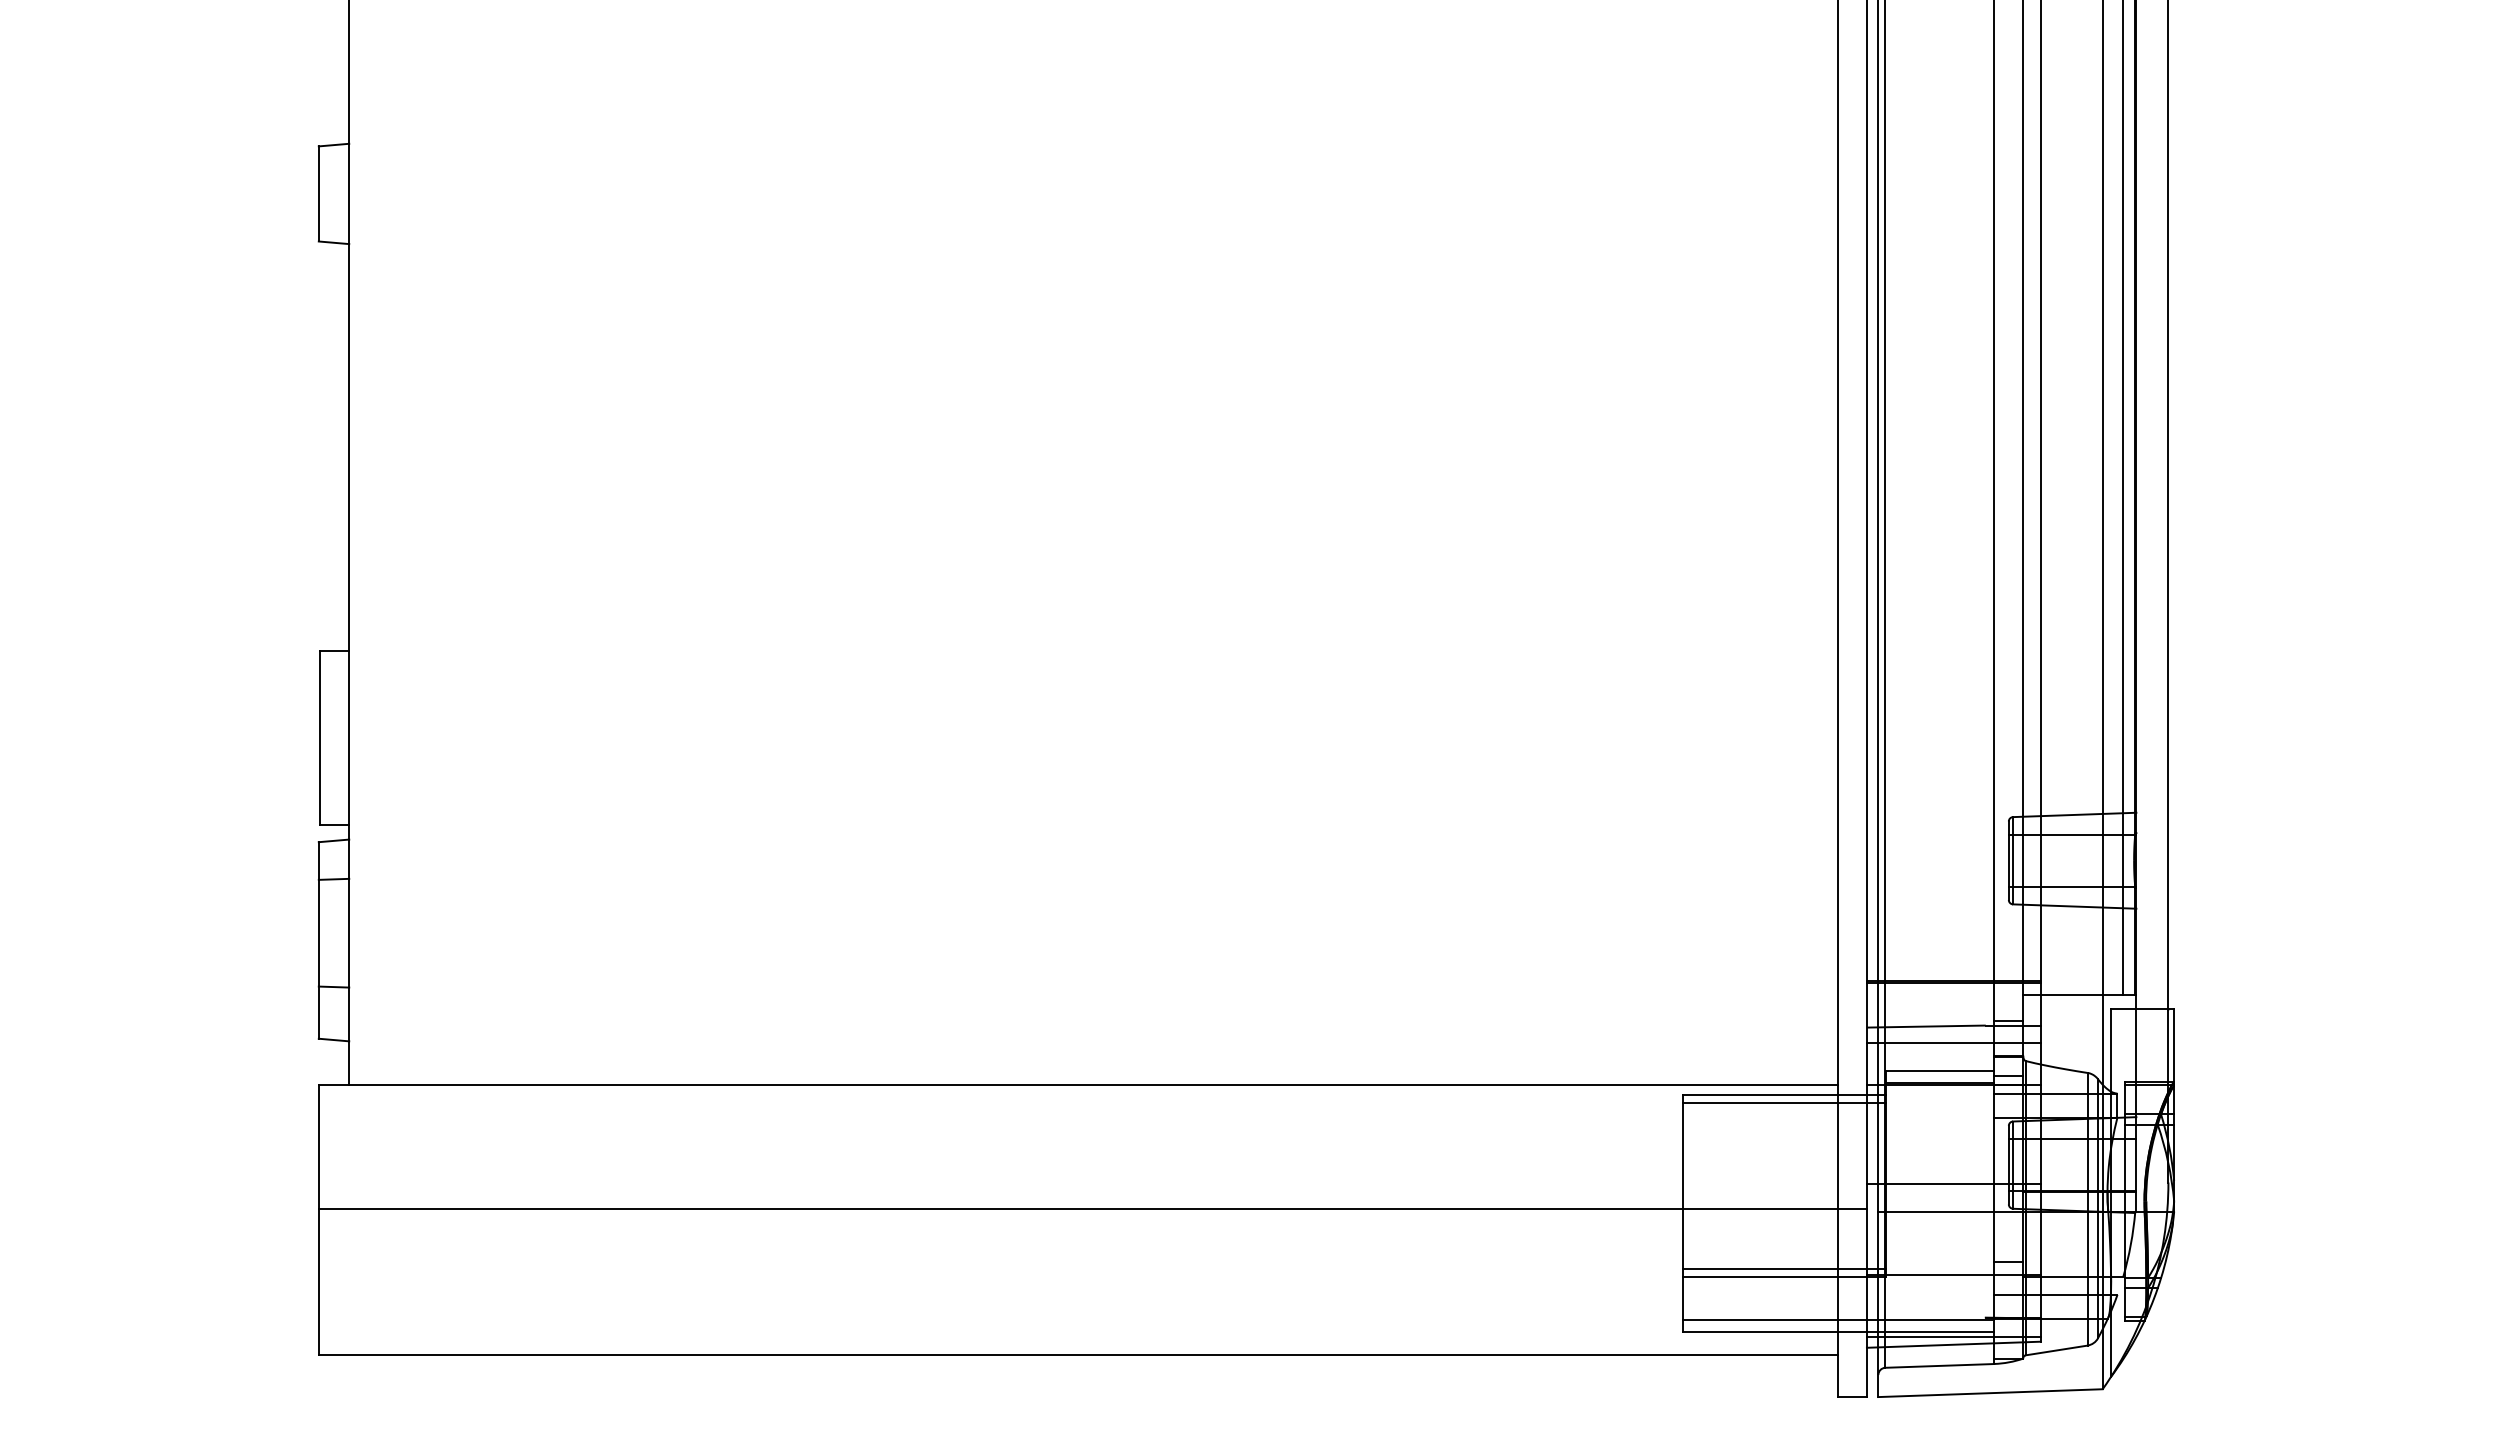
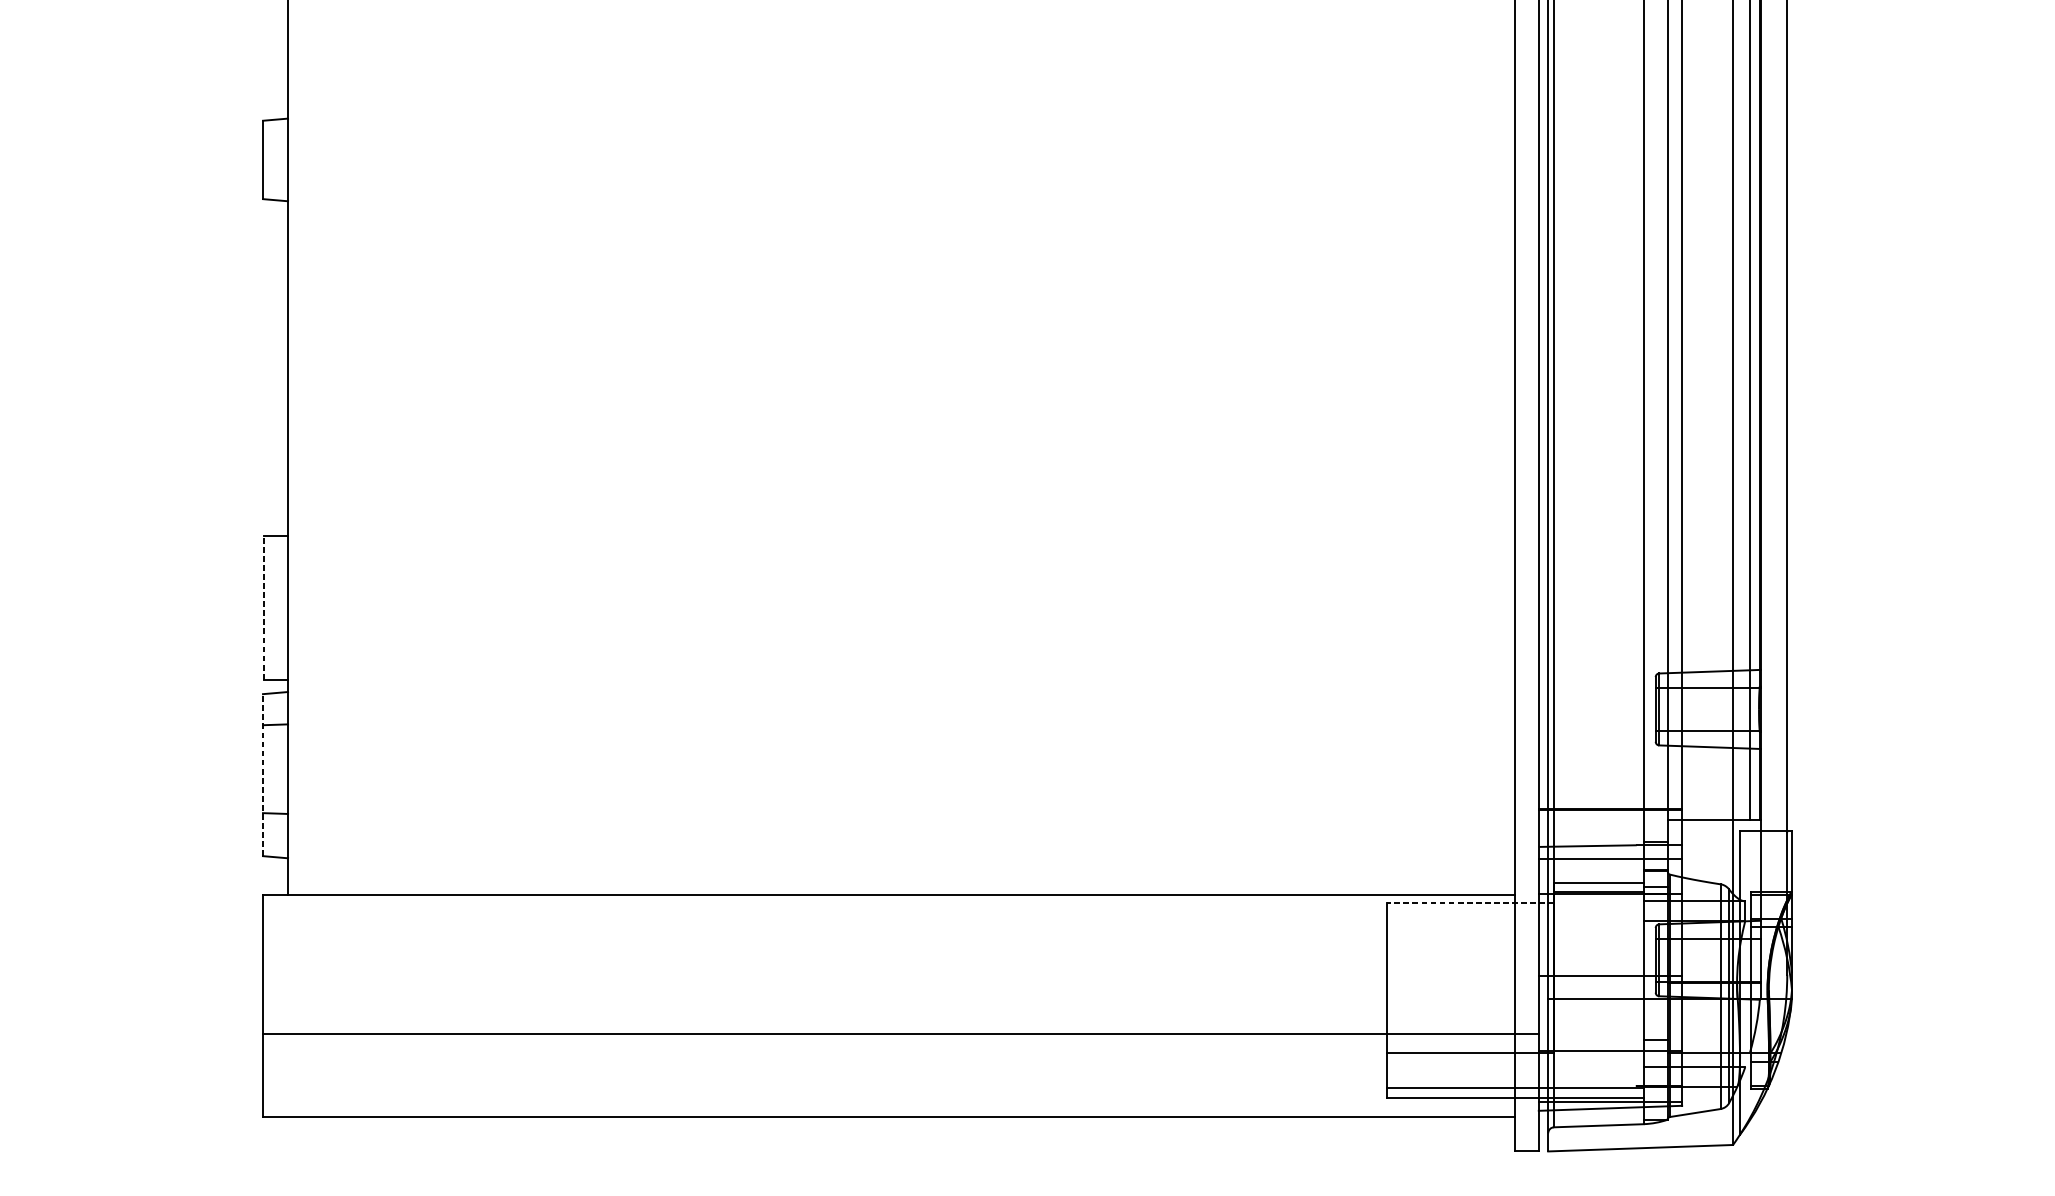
line: (320, 737) -> (264, 607), solid -> dashed
line: (318, 939) -> (262, 774), solid -> dashed
line: (1783, 1095) -> (1470, 902), solid -> dashed
line: (1783, 1103) -> (1470, 909), removed
line: (1092, 1208) -> (900, 1033), moved
line: (1783, 1268) -> (1470, 1045), removed

